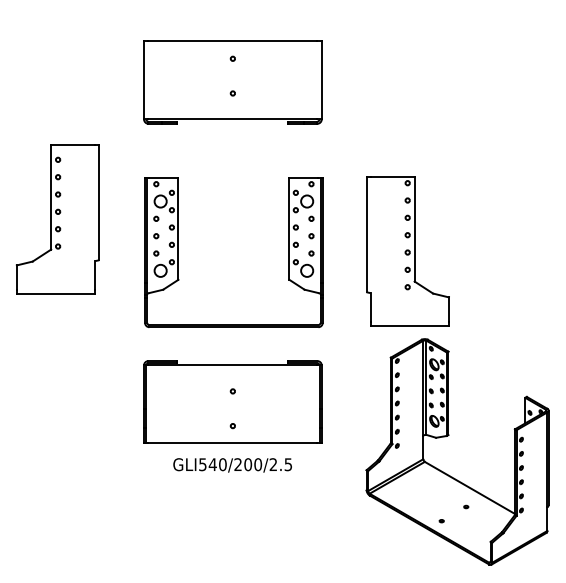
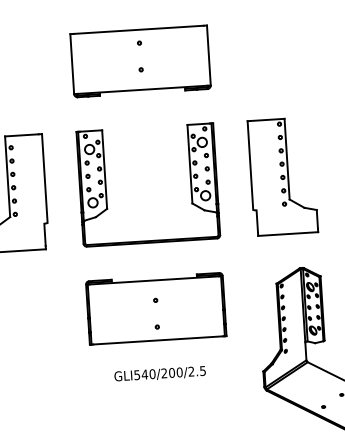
part: (232, 82) -> (140, 61), moved
part: (407, 251) -> (282, 176), moved
part: (178, 252) -> (105, 187), moved
part: (232, 401) -> (155, 308), moved

